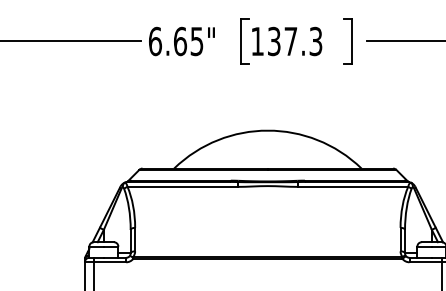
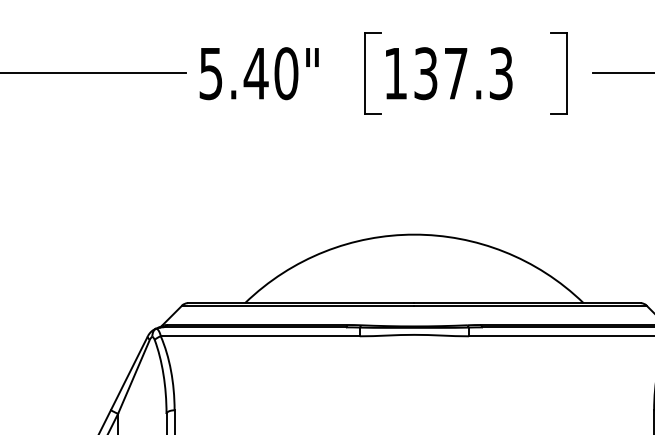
text: (176, 41) -> (249, 73), 6.65" -> 5.40"

